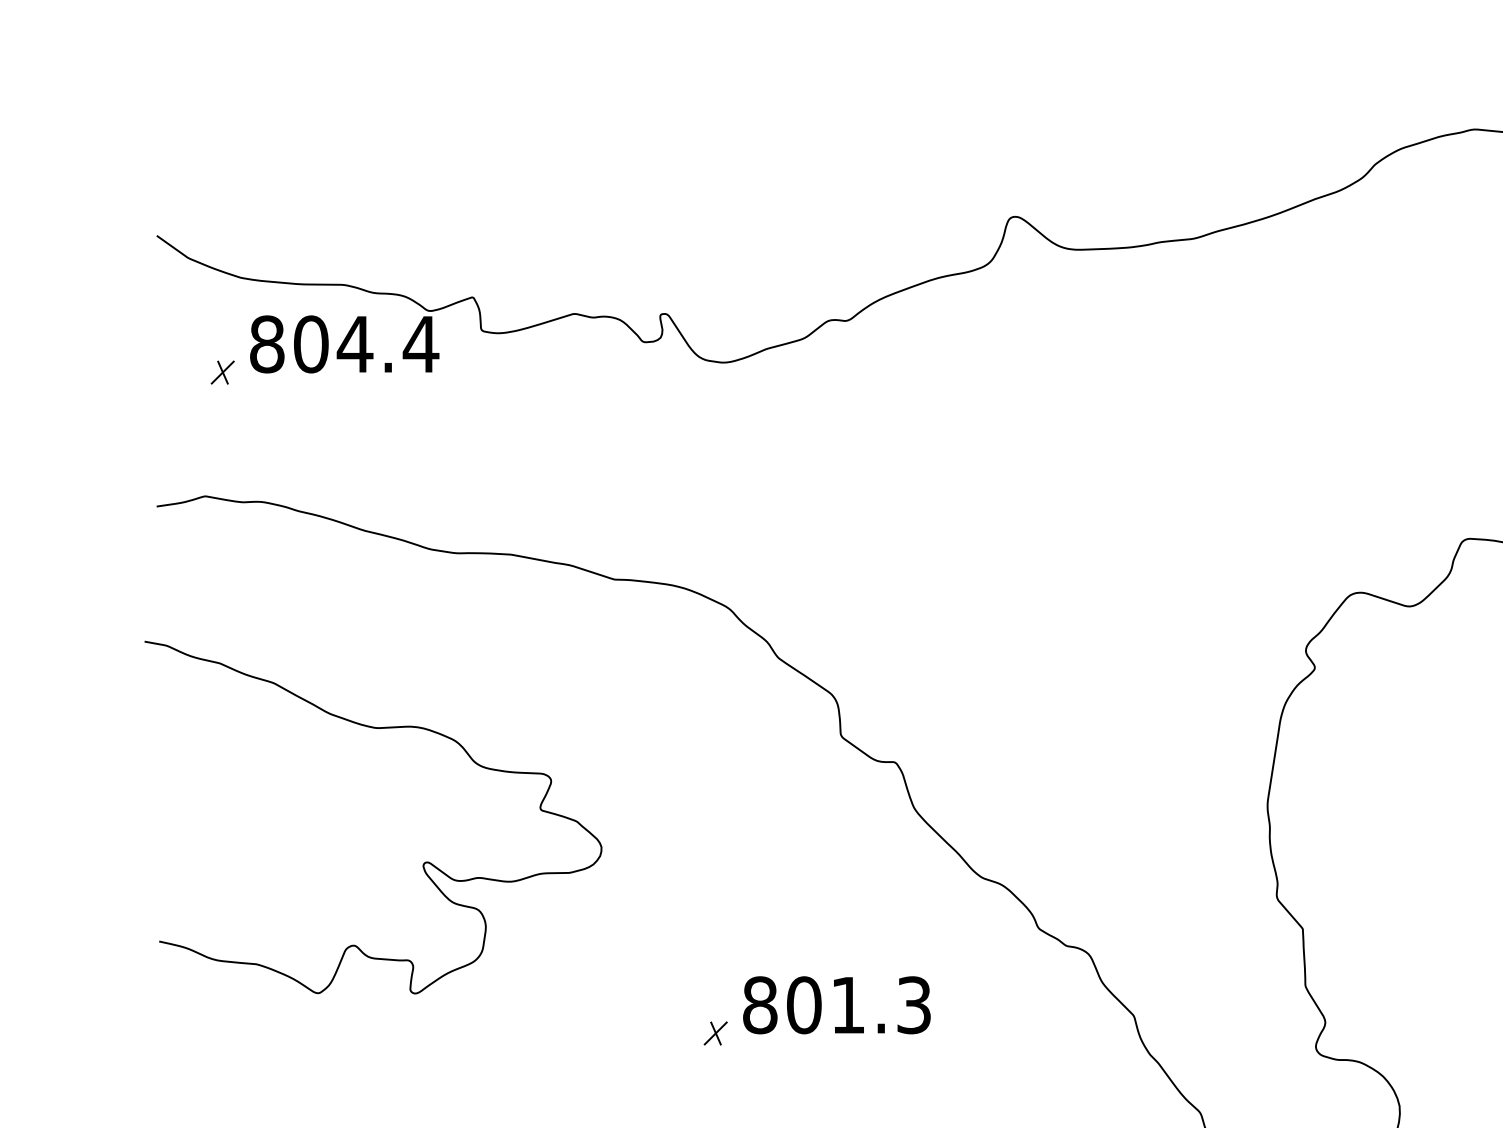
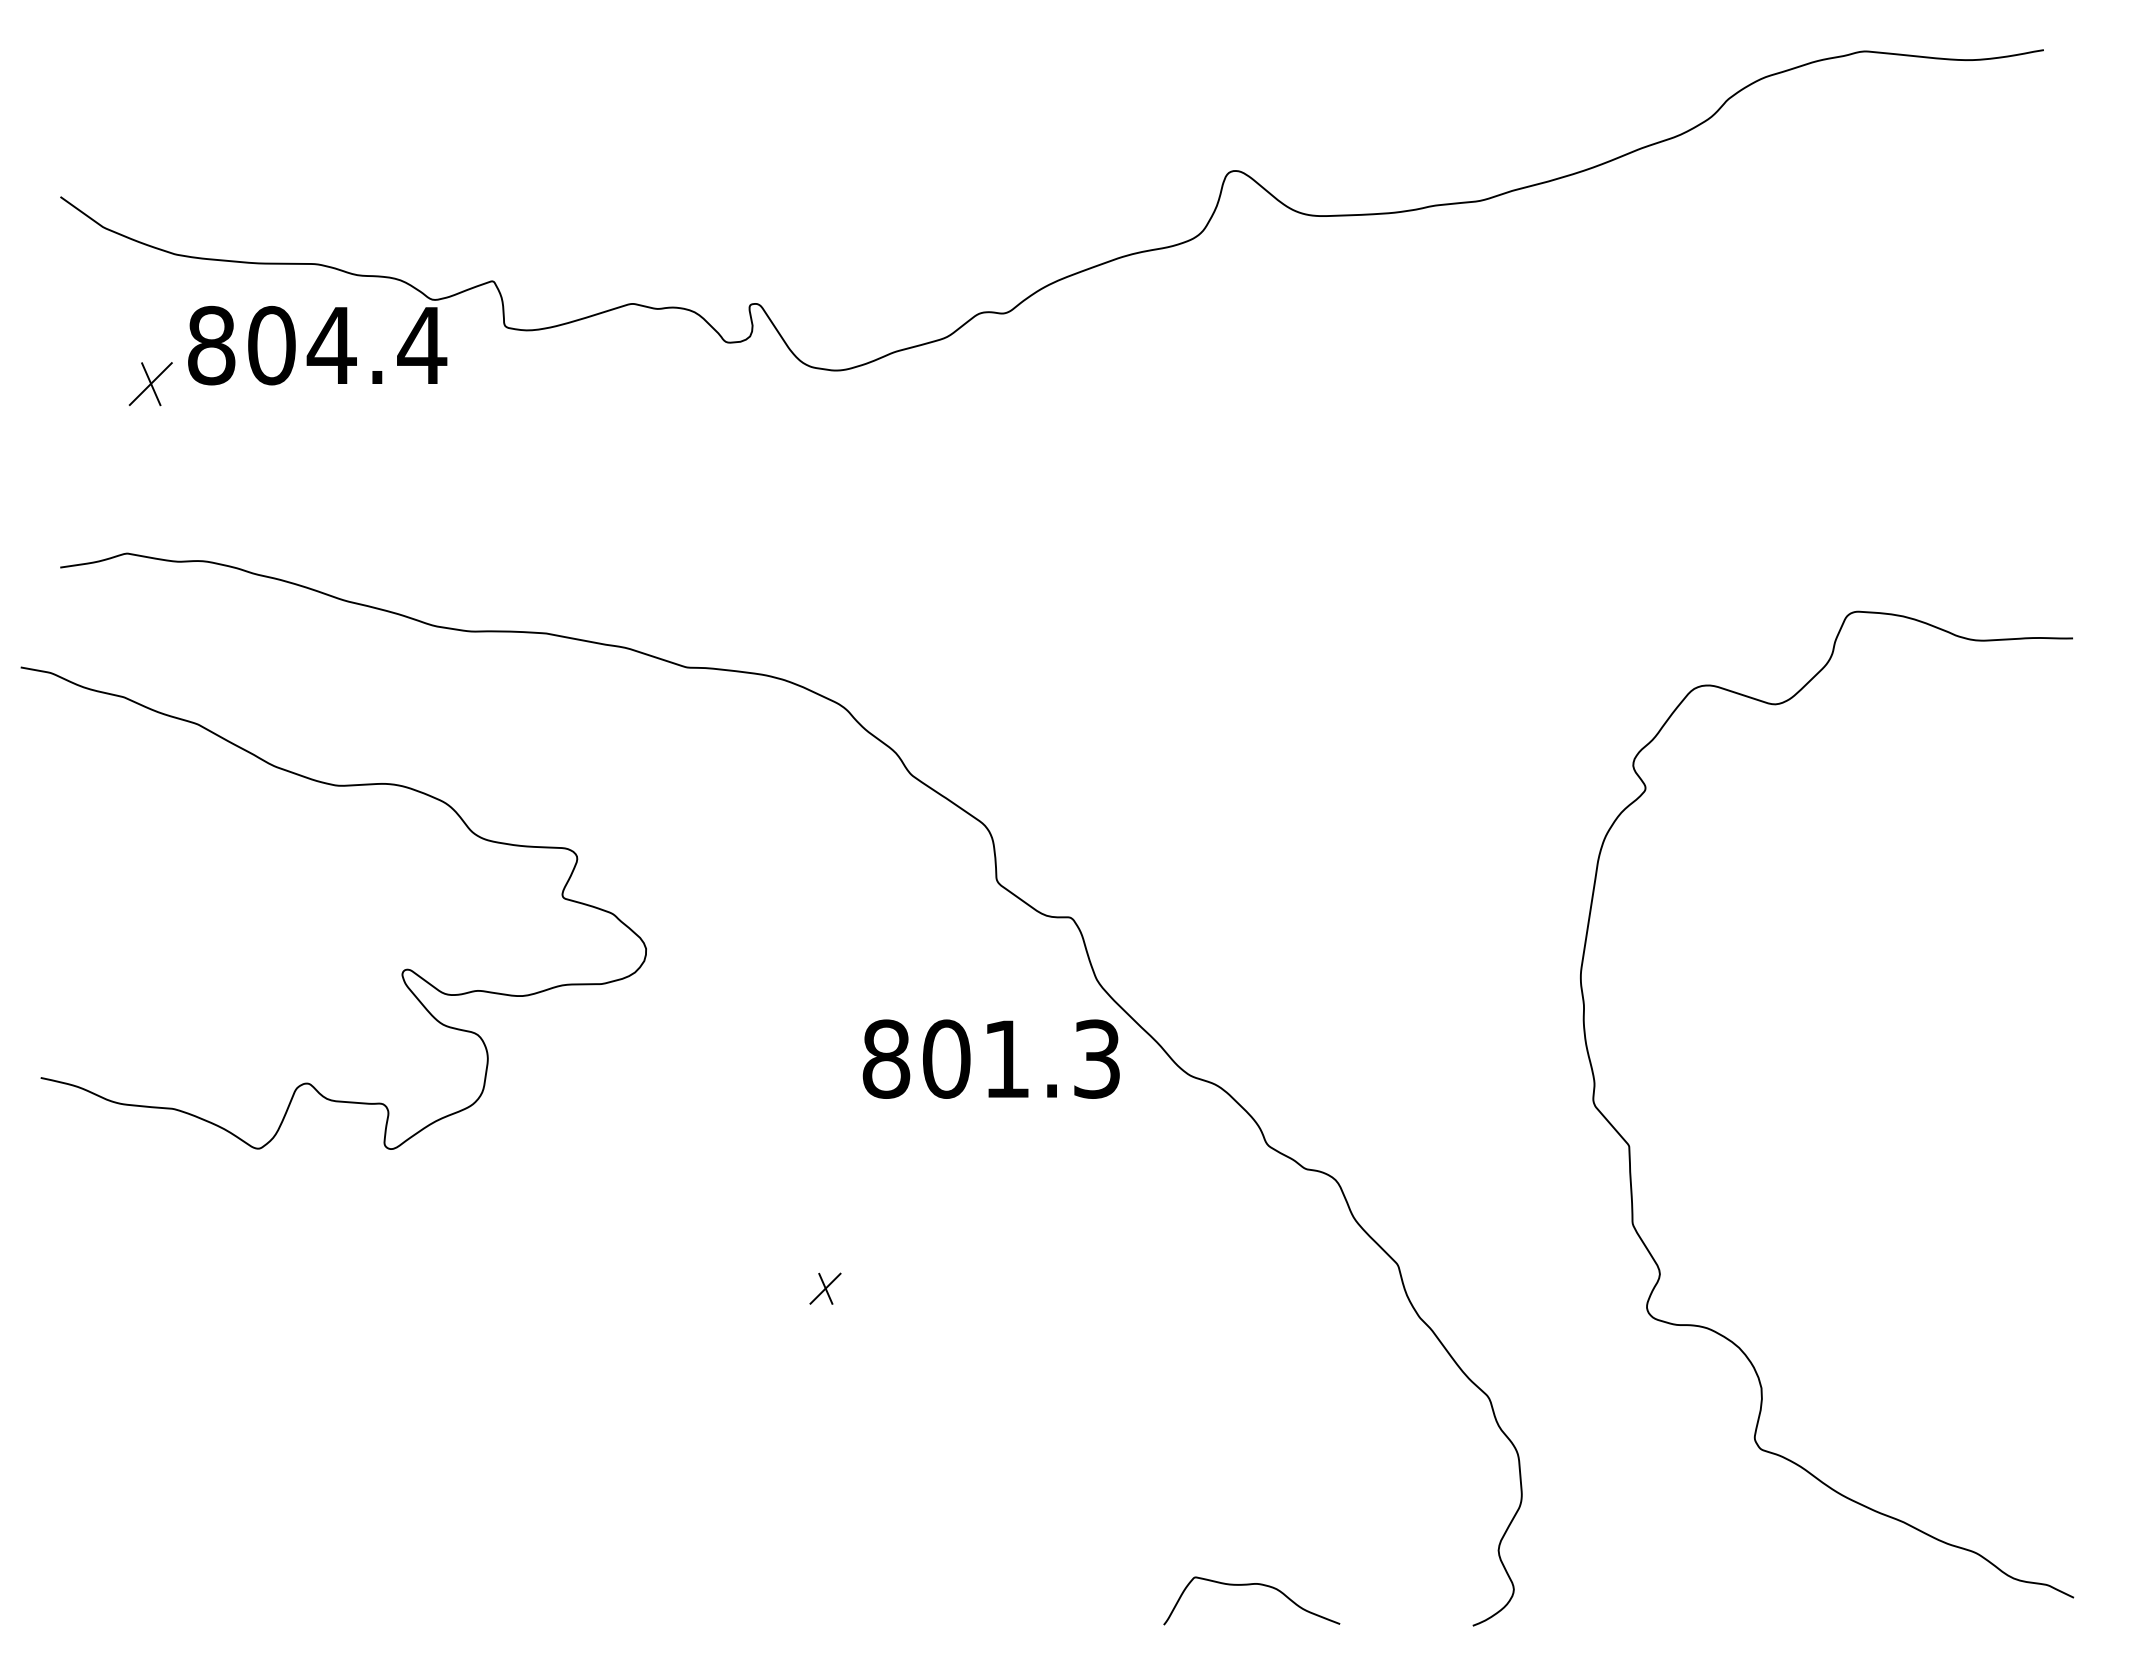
part: (222, 372) -> (150, 384), size x1.4
curve: (423, 863) -> (402, 971), moved
text: (836, 1004) -> (990, 1058), moved

